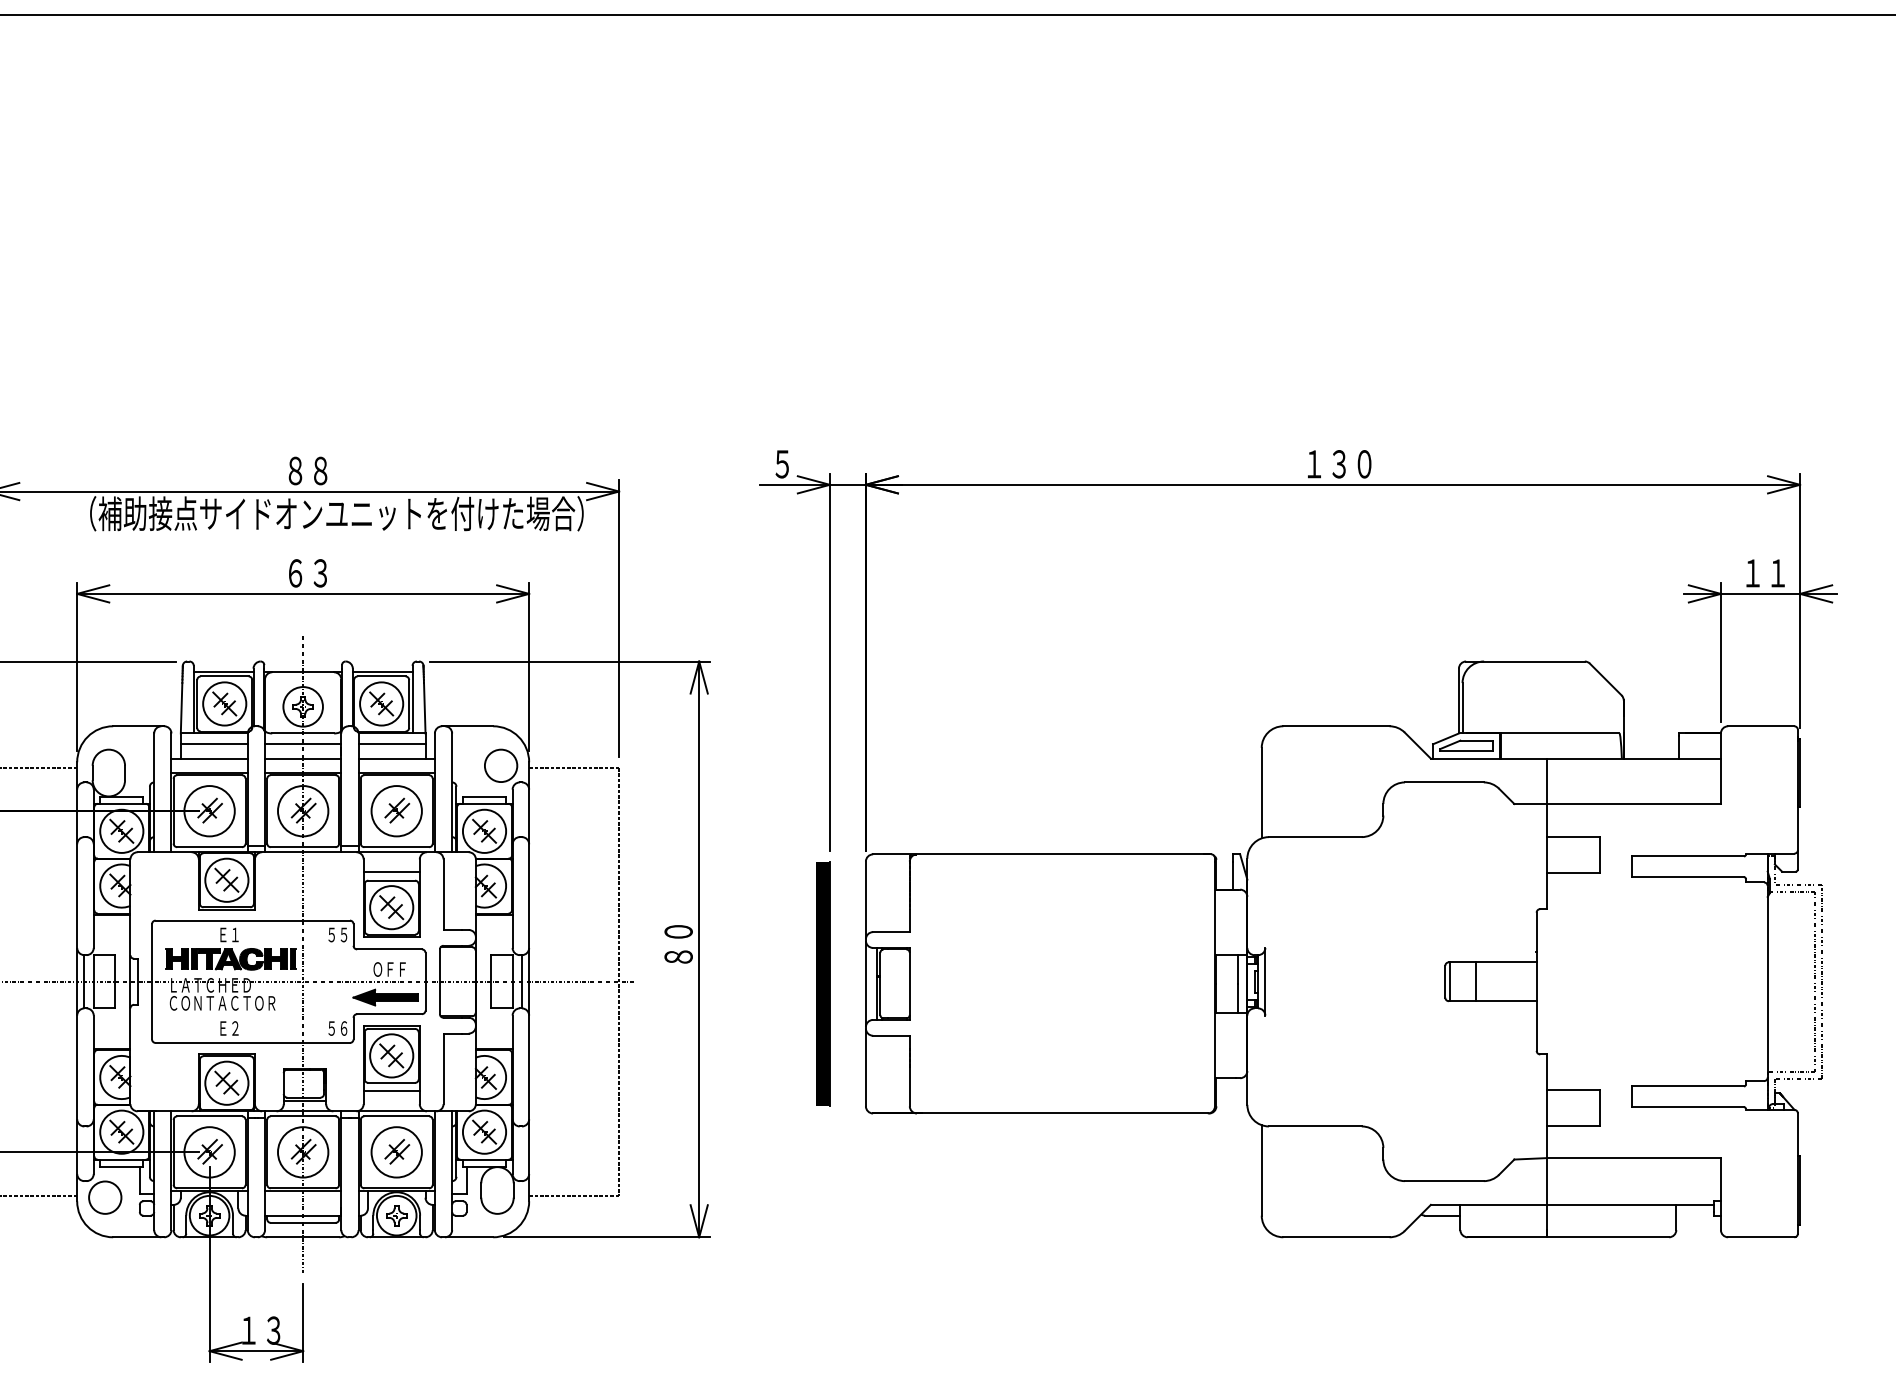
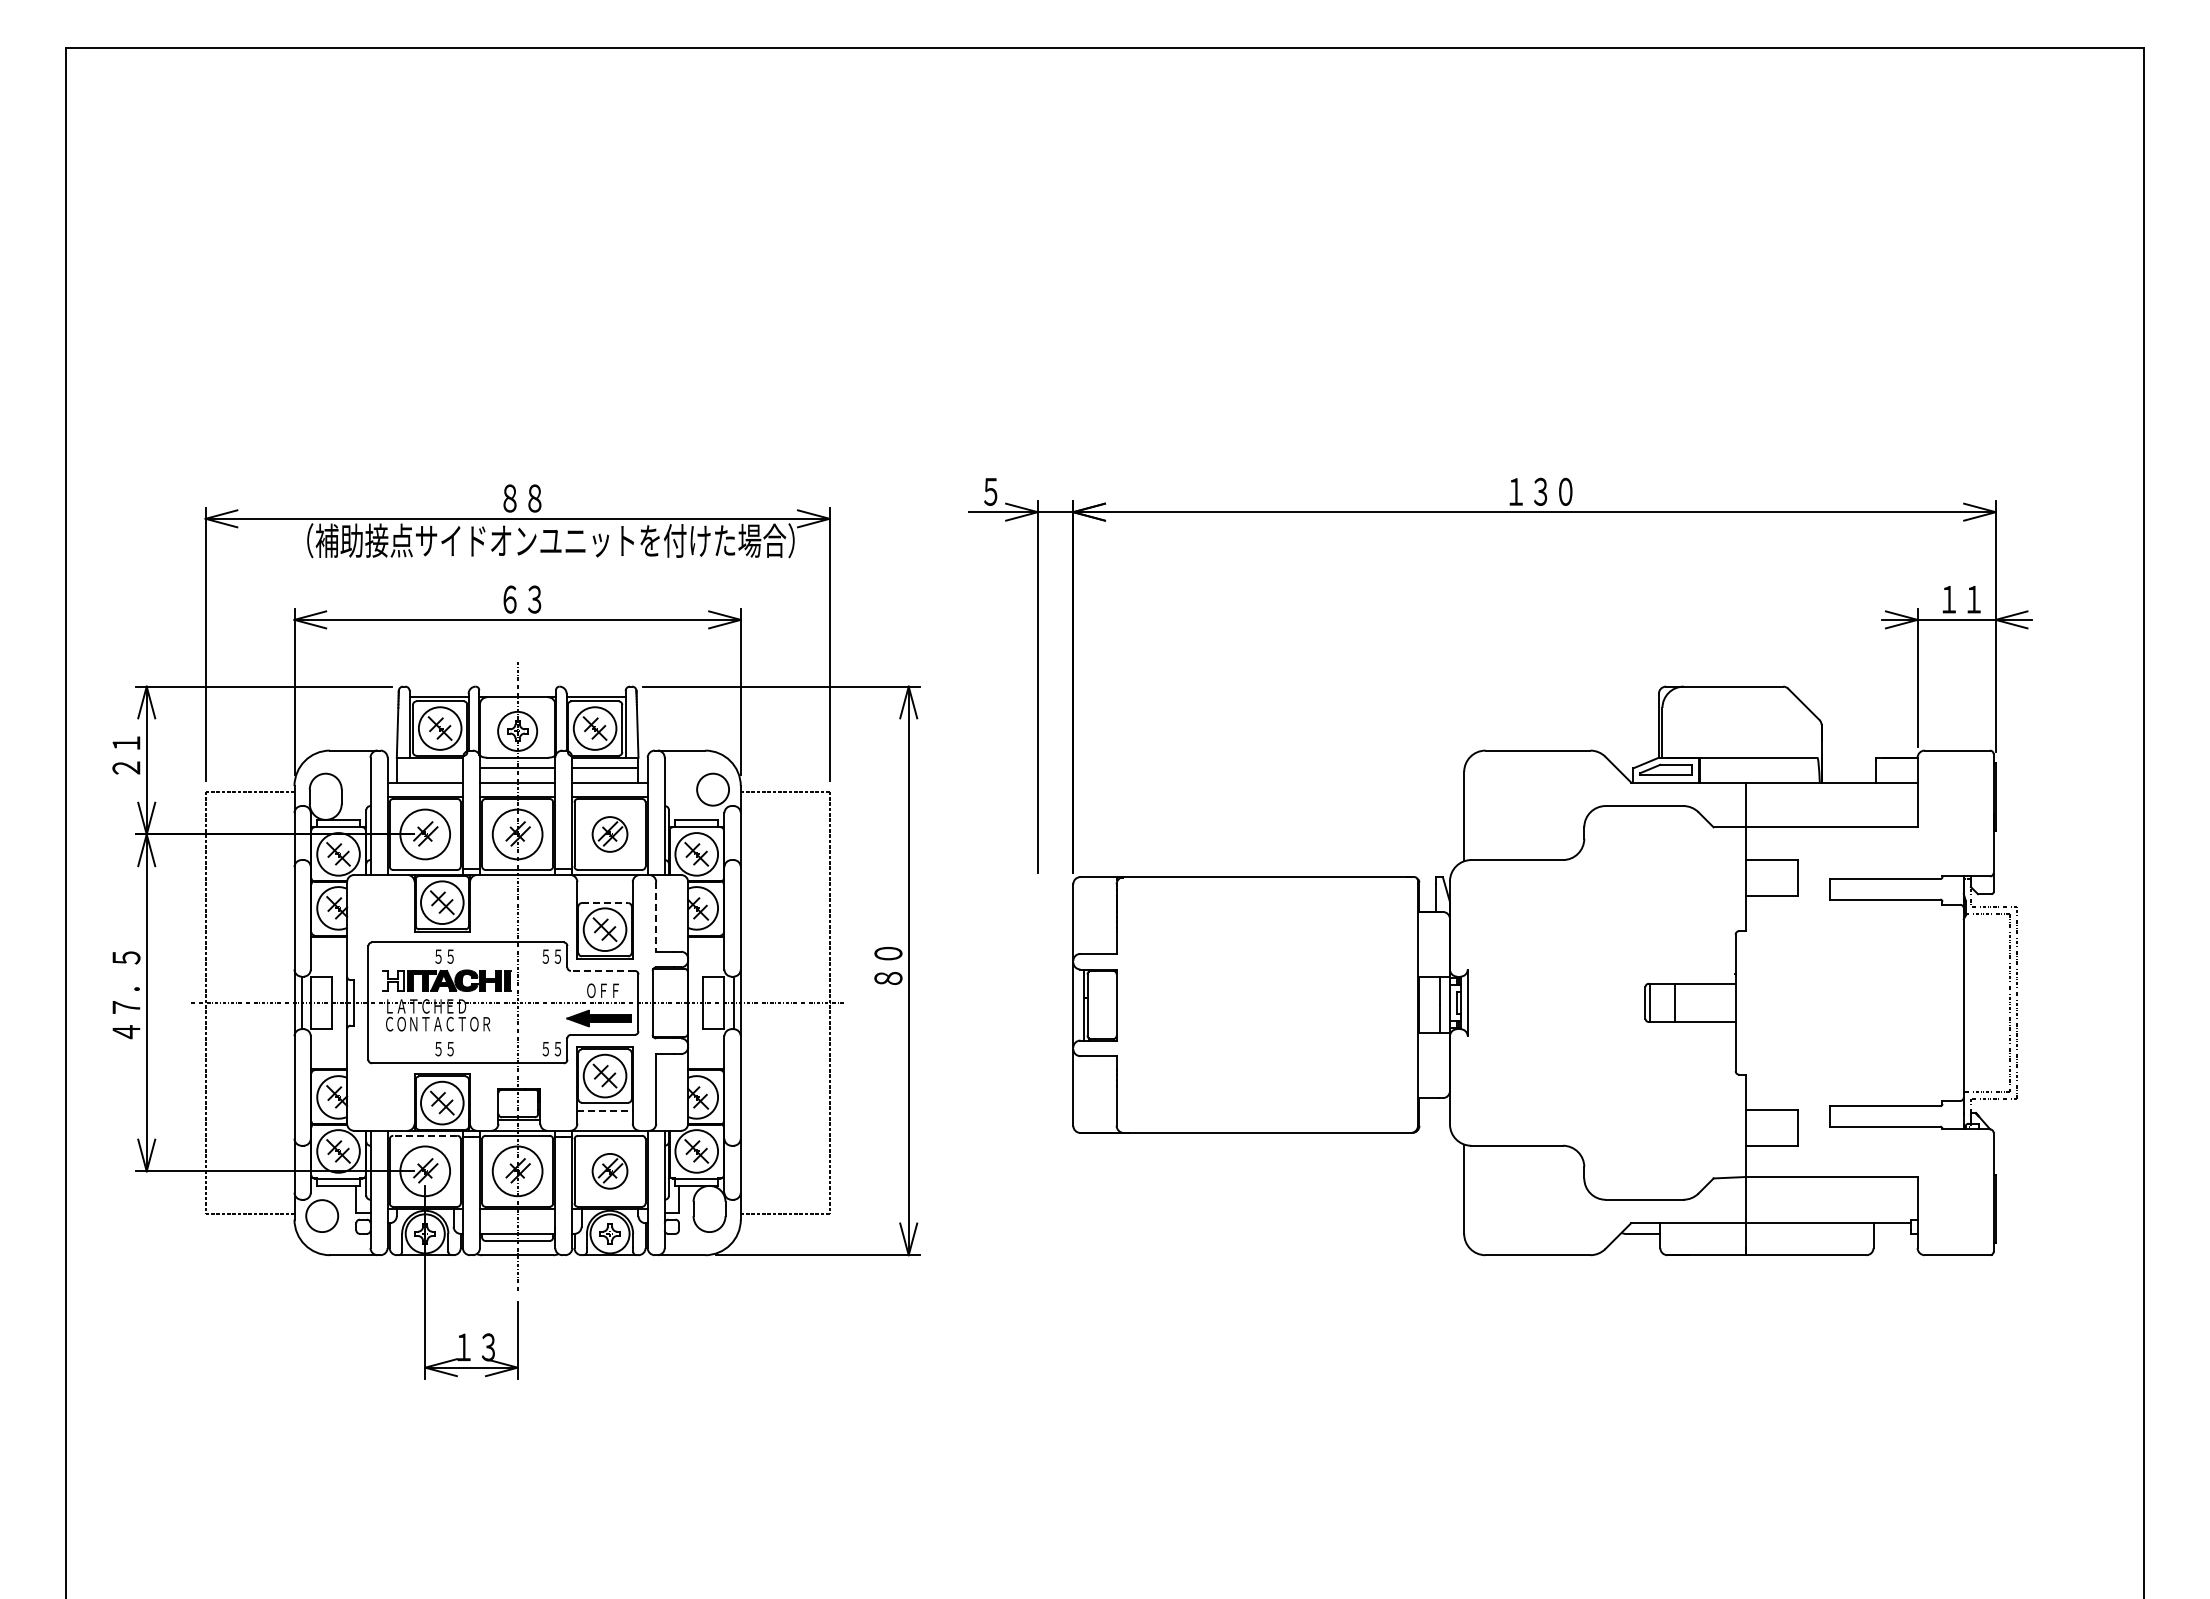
line: (213, 744) -> (429, 768), removed
circle: (396, 811) -> (609, 834), size x0.7
line: (391, 871) -> (604, 894), removed
line: (392, 881) -> (605, 903), solid -> dashed
line: (443, 894) -> (656, 916), solid -> dashed
text: (229, 934) -> (444, 956), Ｅ１ -> ５５
line: (389, 948) -> (602, 970), solid -> dashed
fill: (176, 959) -> (392, 980), removed
part: (823, 983) -> (1031, 1004), removed
text: (229, 1027) -> (444, 1048), Ｅ２ -> ５５
text: (343, 1027) -> (557, 1048), ５６ -> ５５
line: (392, 1090) -> (605, 1110), solid -> dashed
line: (209, 1116) -> (425, 1135), solid -> dashed
circle: (396, 1152) -> (609, 1171), size x0.7

